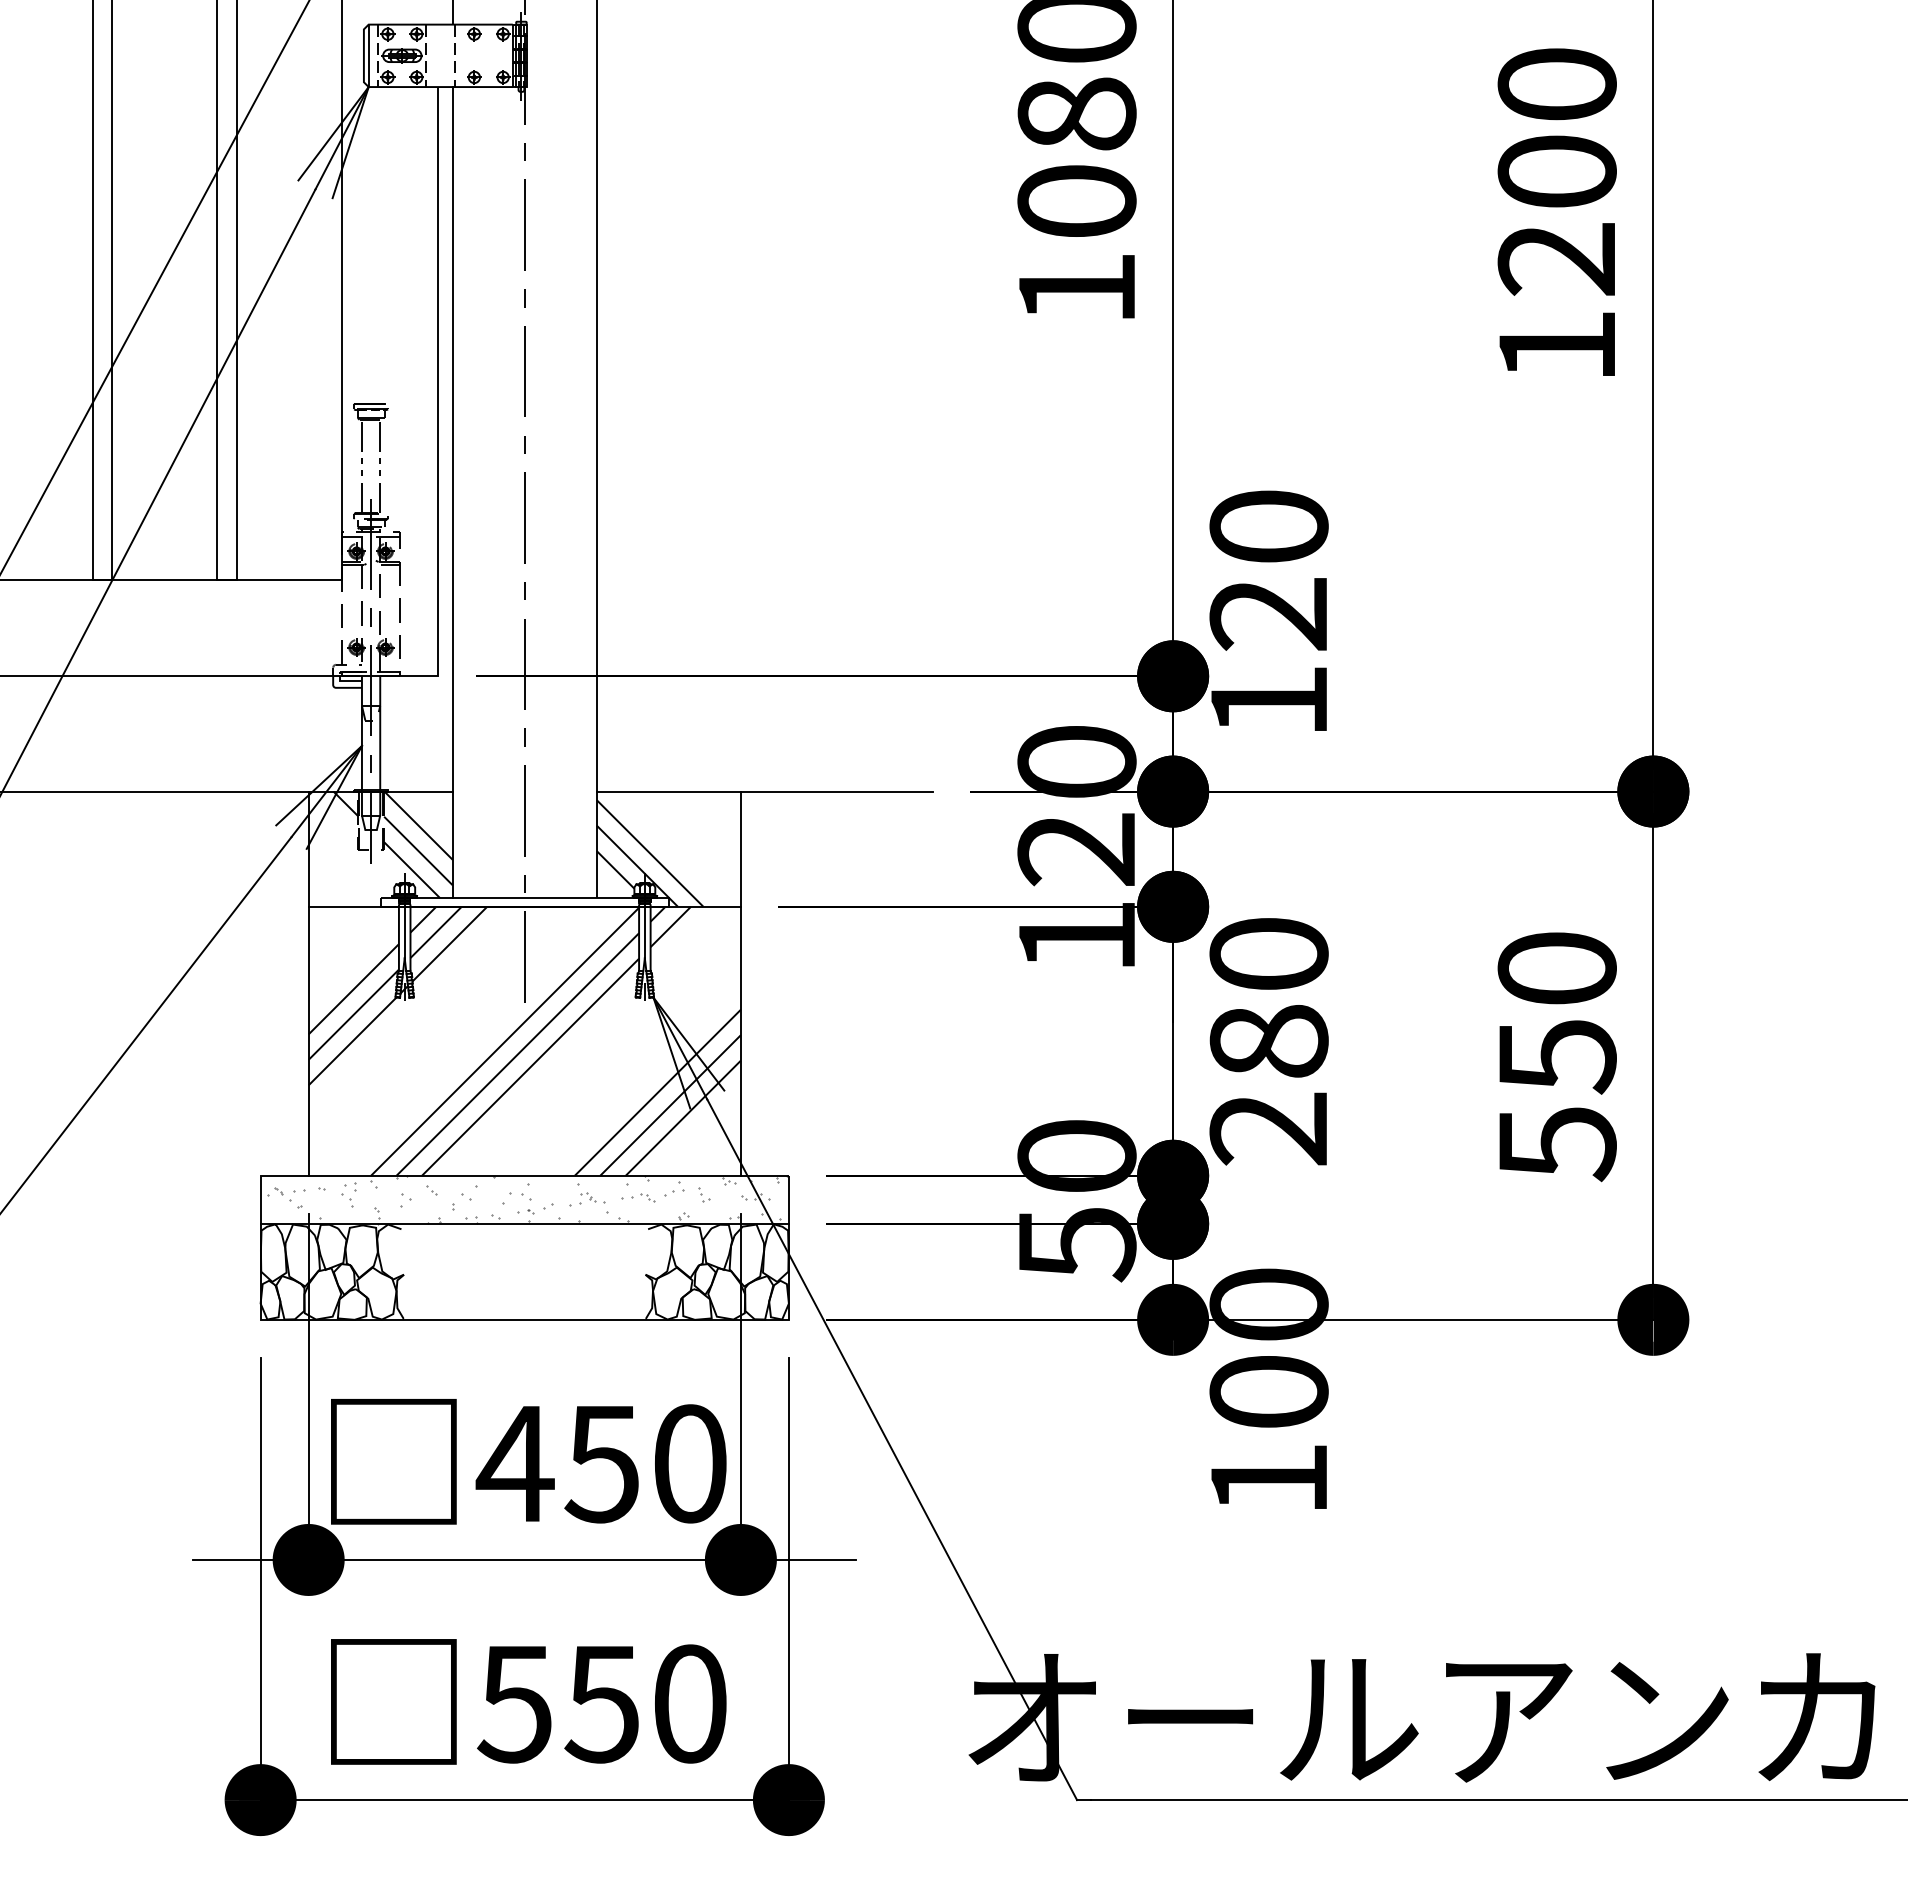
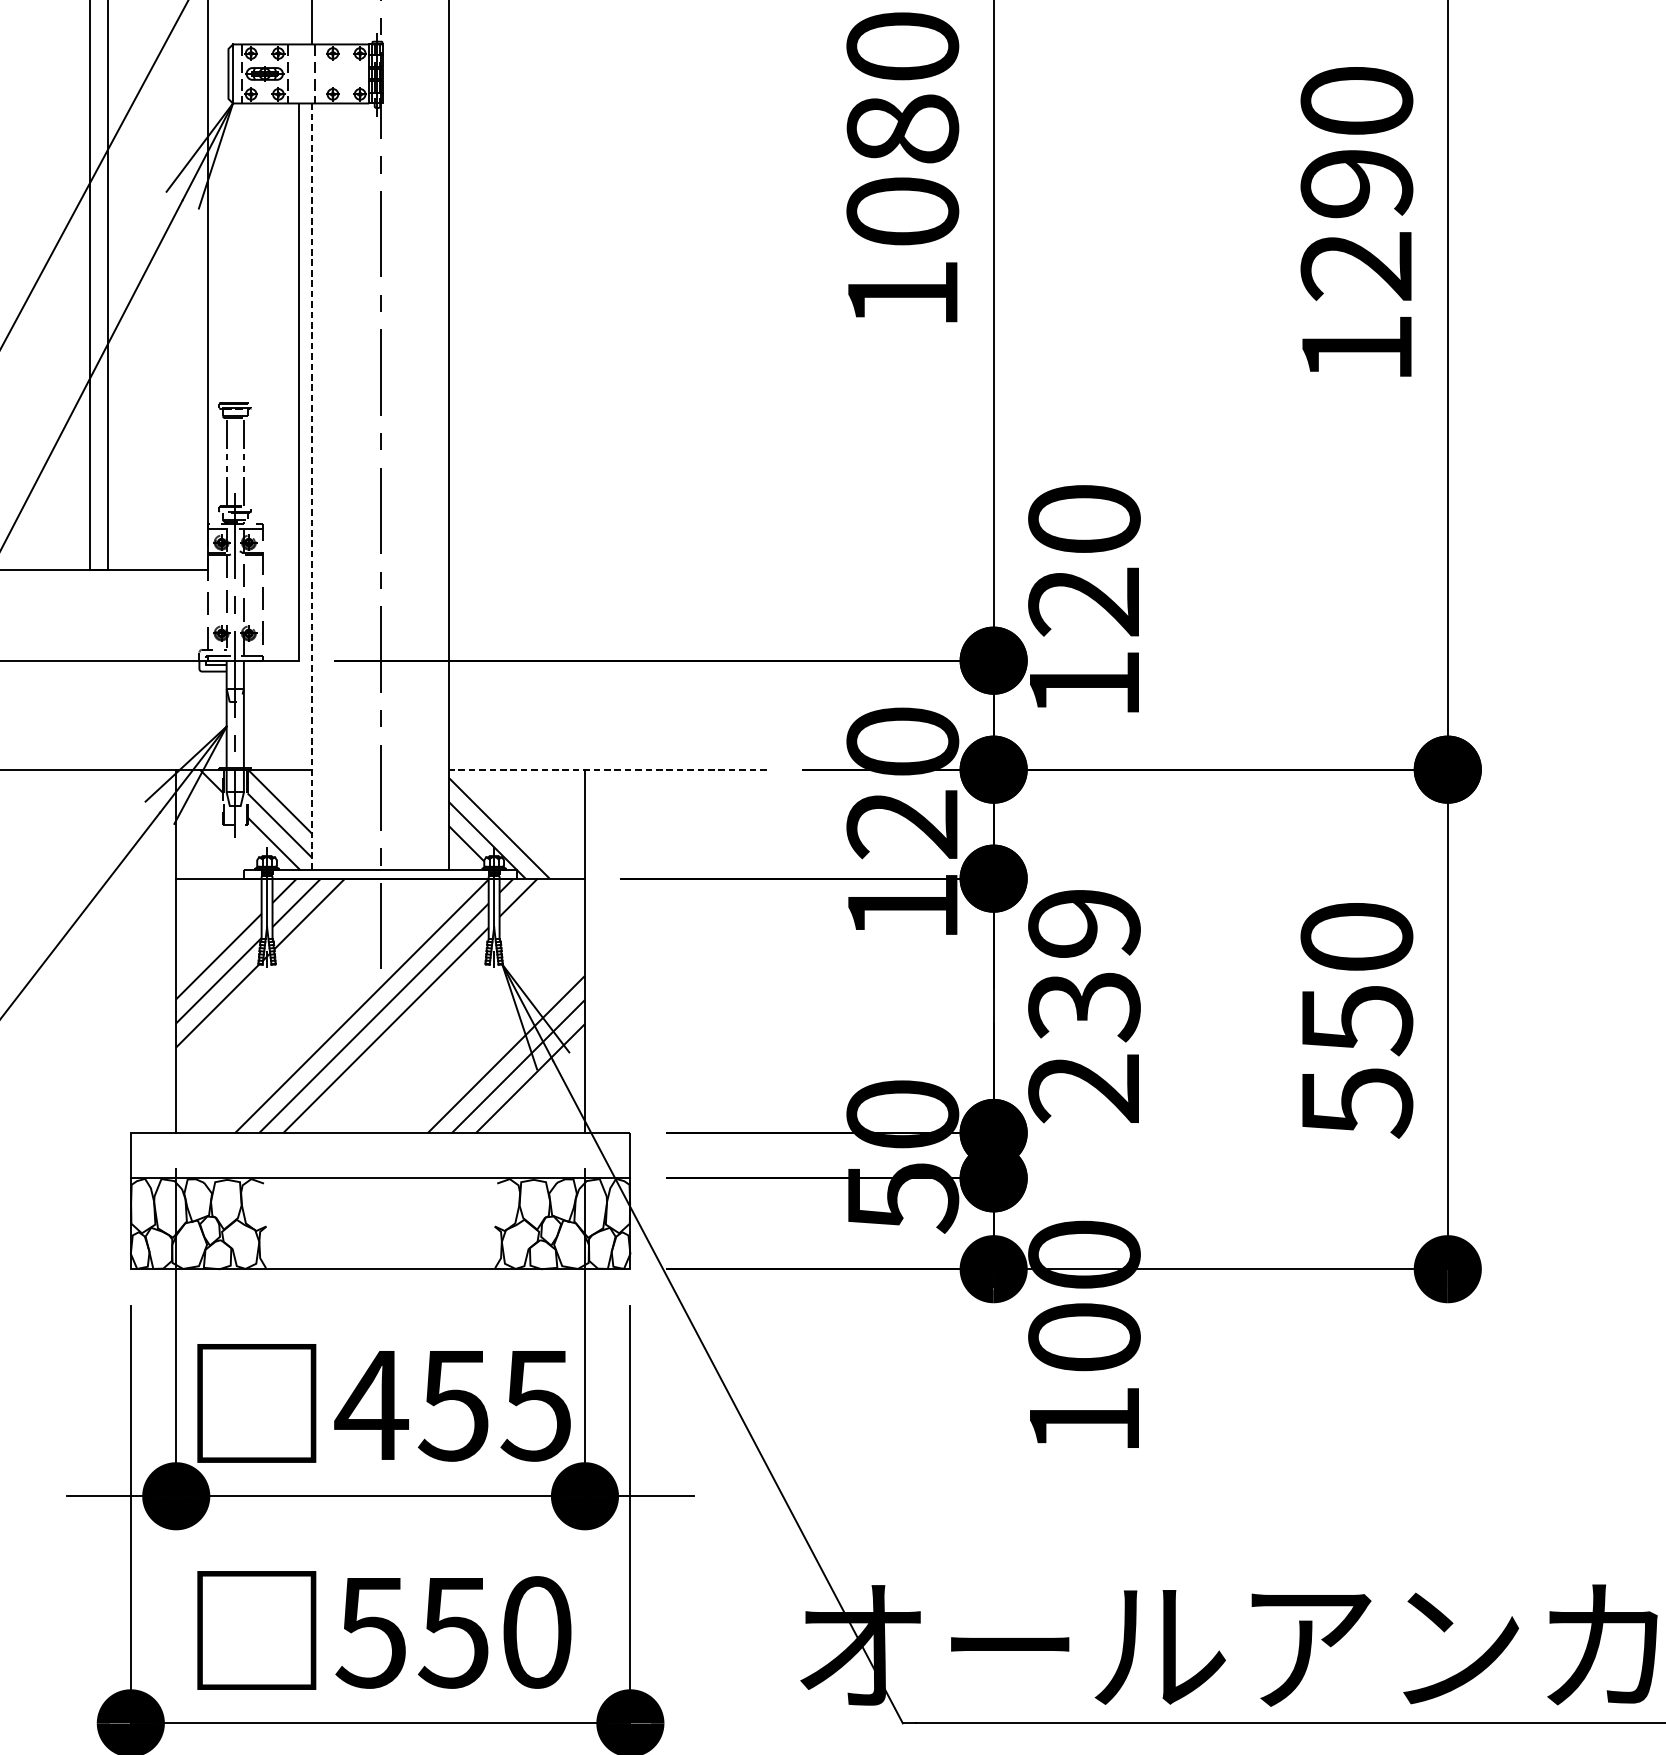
text: (1556, 171) -> (1356, 183), 1200 -> 1290
line: (452, 492) -> (312, 486), solid -> dashed
line: (764, 791) -> (607, 769), solid -> dashed
text: (1268, 999) -> (1083, 966), 280 -> 239
hatch: (526, 1199) -> (382, 1155), removed
text: (688, 1463) -> (535, 1405), 450 -> 455

